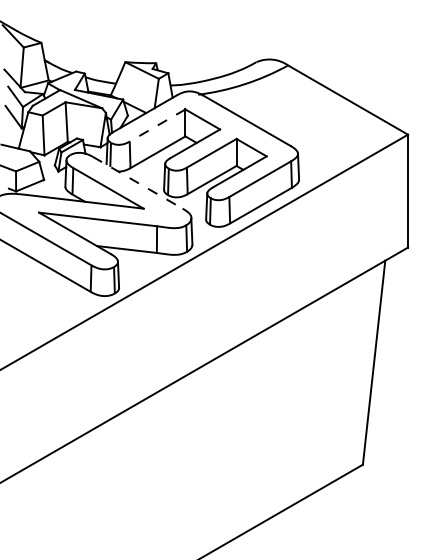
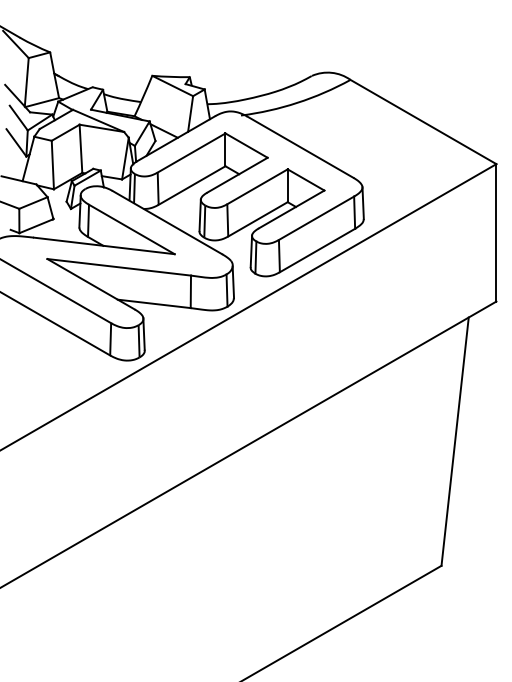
line: (157, 125) -> (191, 153), dashed -> solid
line: (137, 182) -> (167, 222), dashed -> solid

